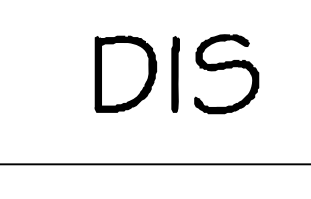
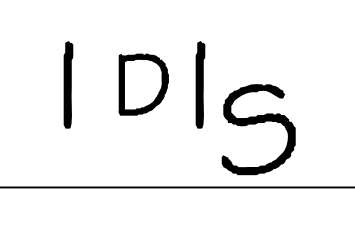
part: (59, 74) -> (68, 84), added
part: (125, 74) -> (143, 84), size x0.7
part: (226, 74) -> (258, 129), moved

